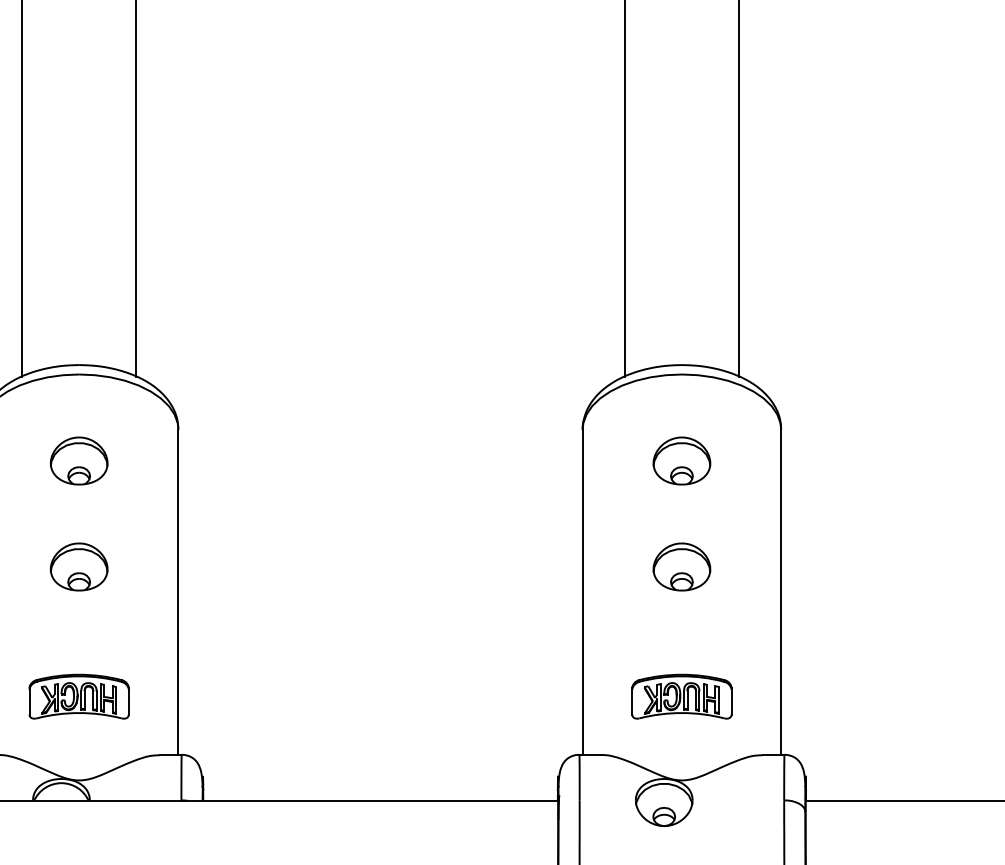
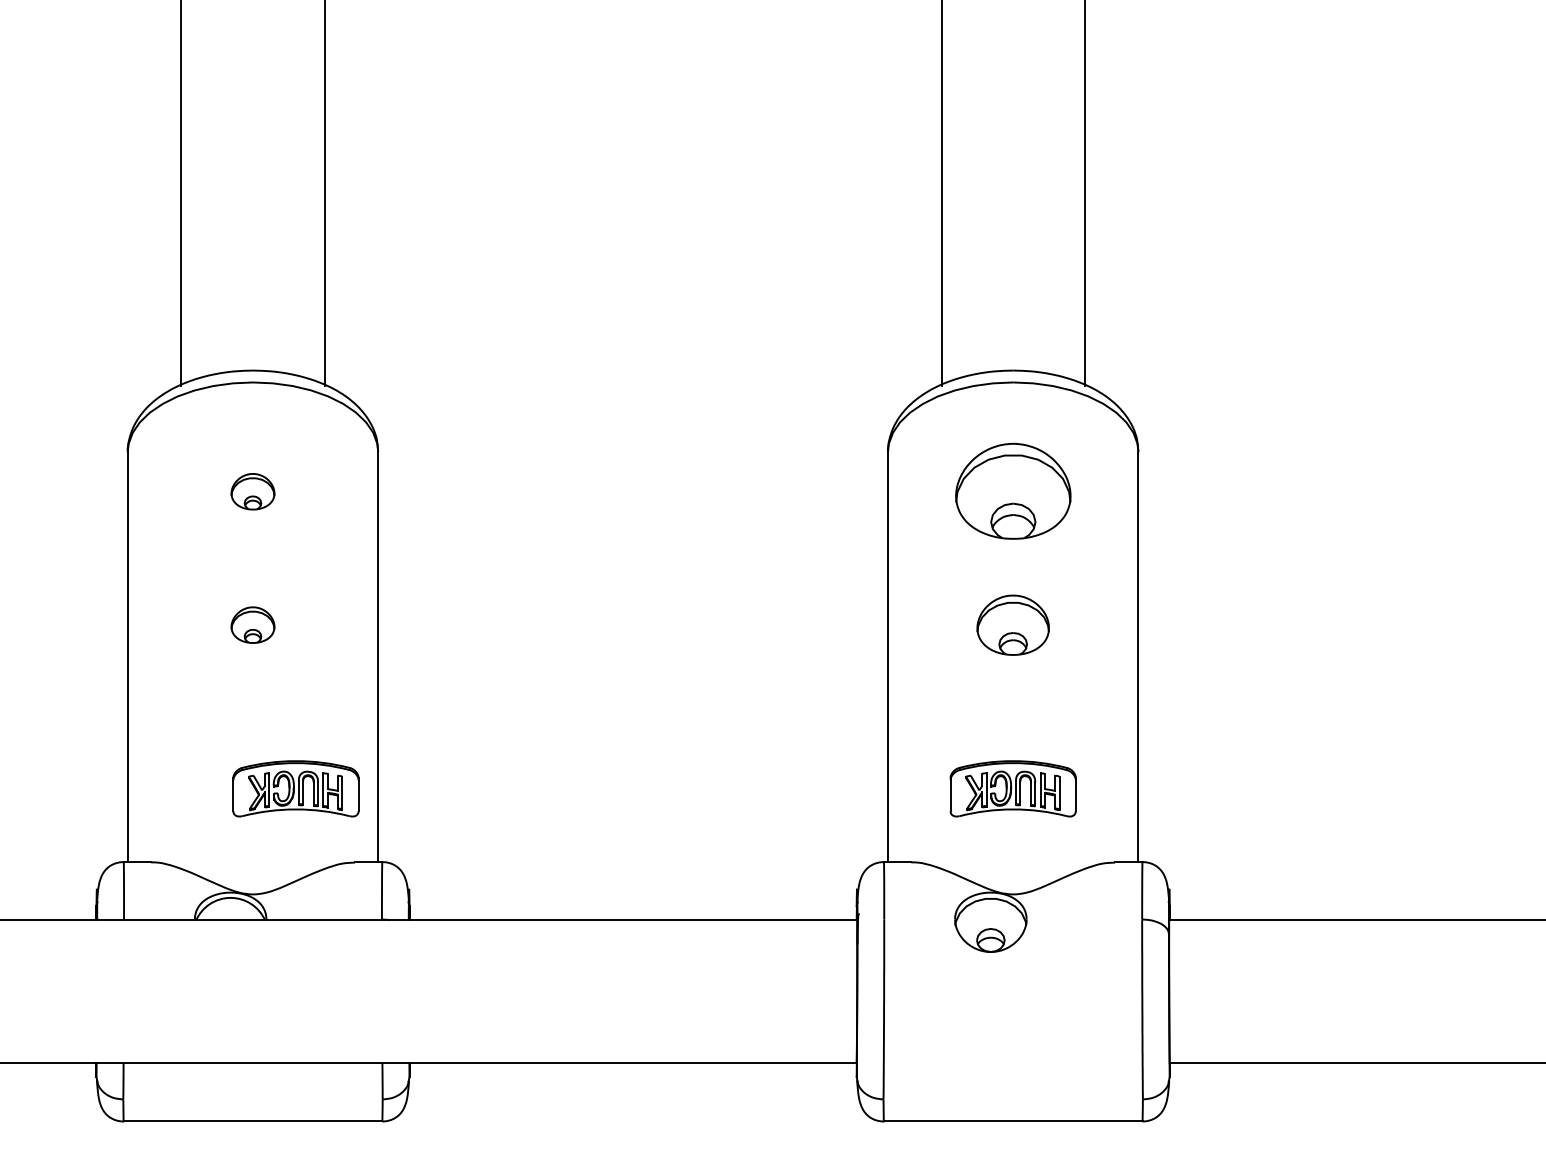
part: (78, 460) -> (252, 491), size x0.6
part: (681, 460) -> (1012, 491), size x1.6
part: (78, 566) -> (252, 624), size x0.6
part: (78, 696) -> (295, 788), moved

